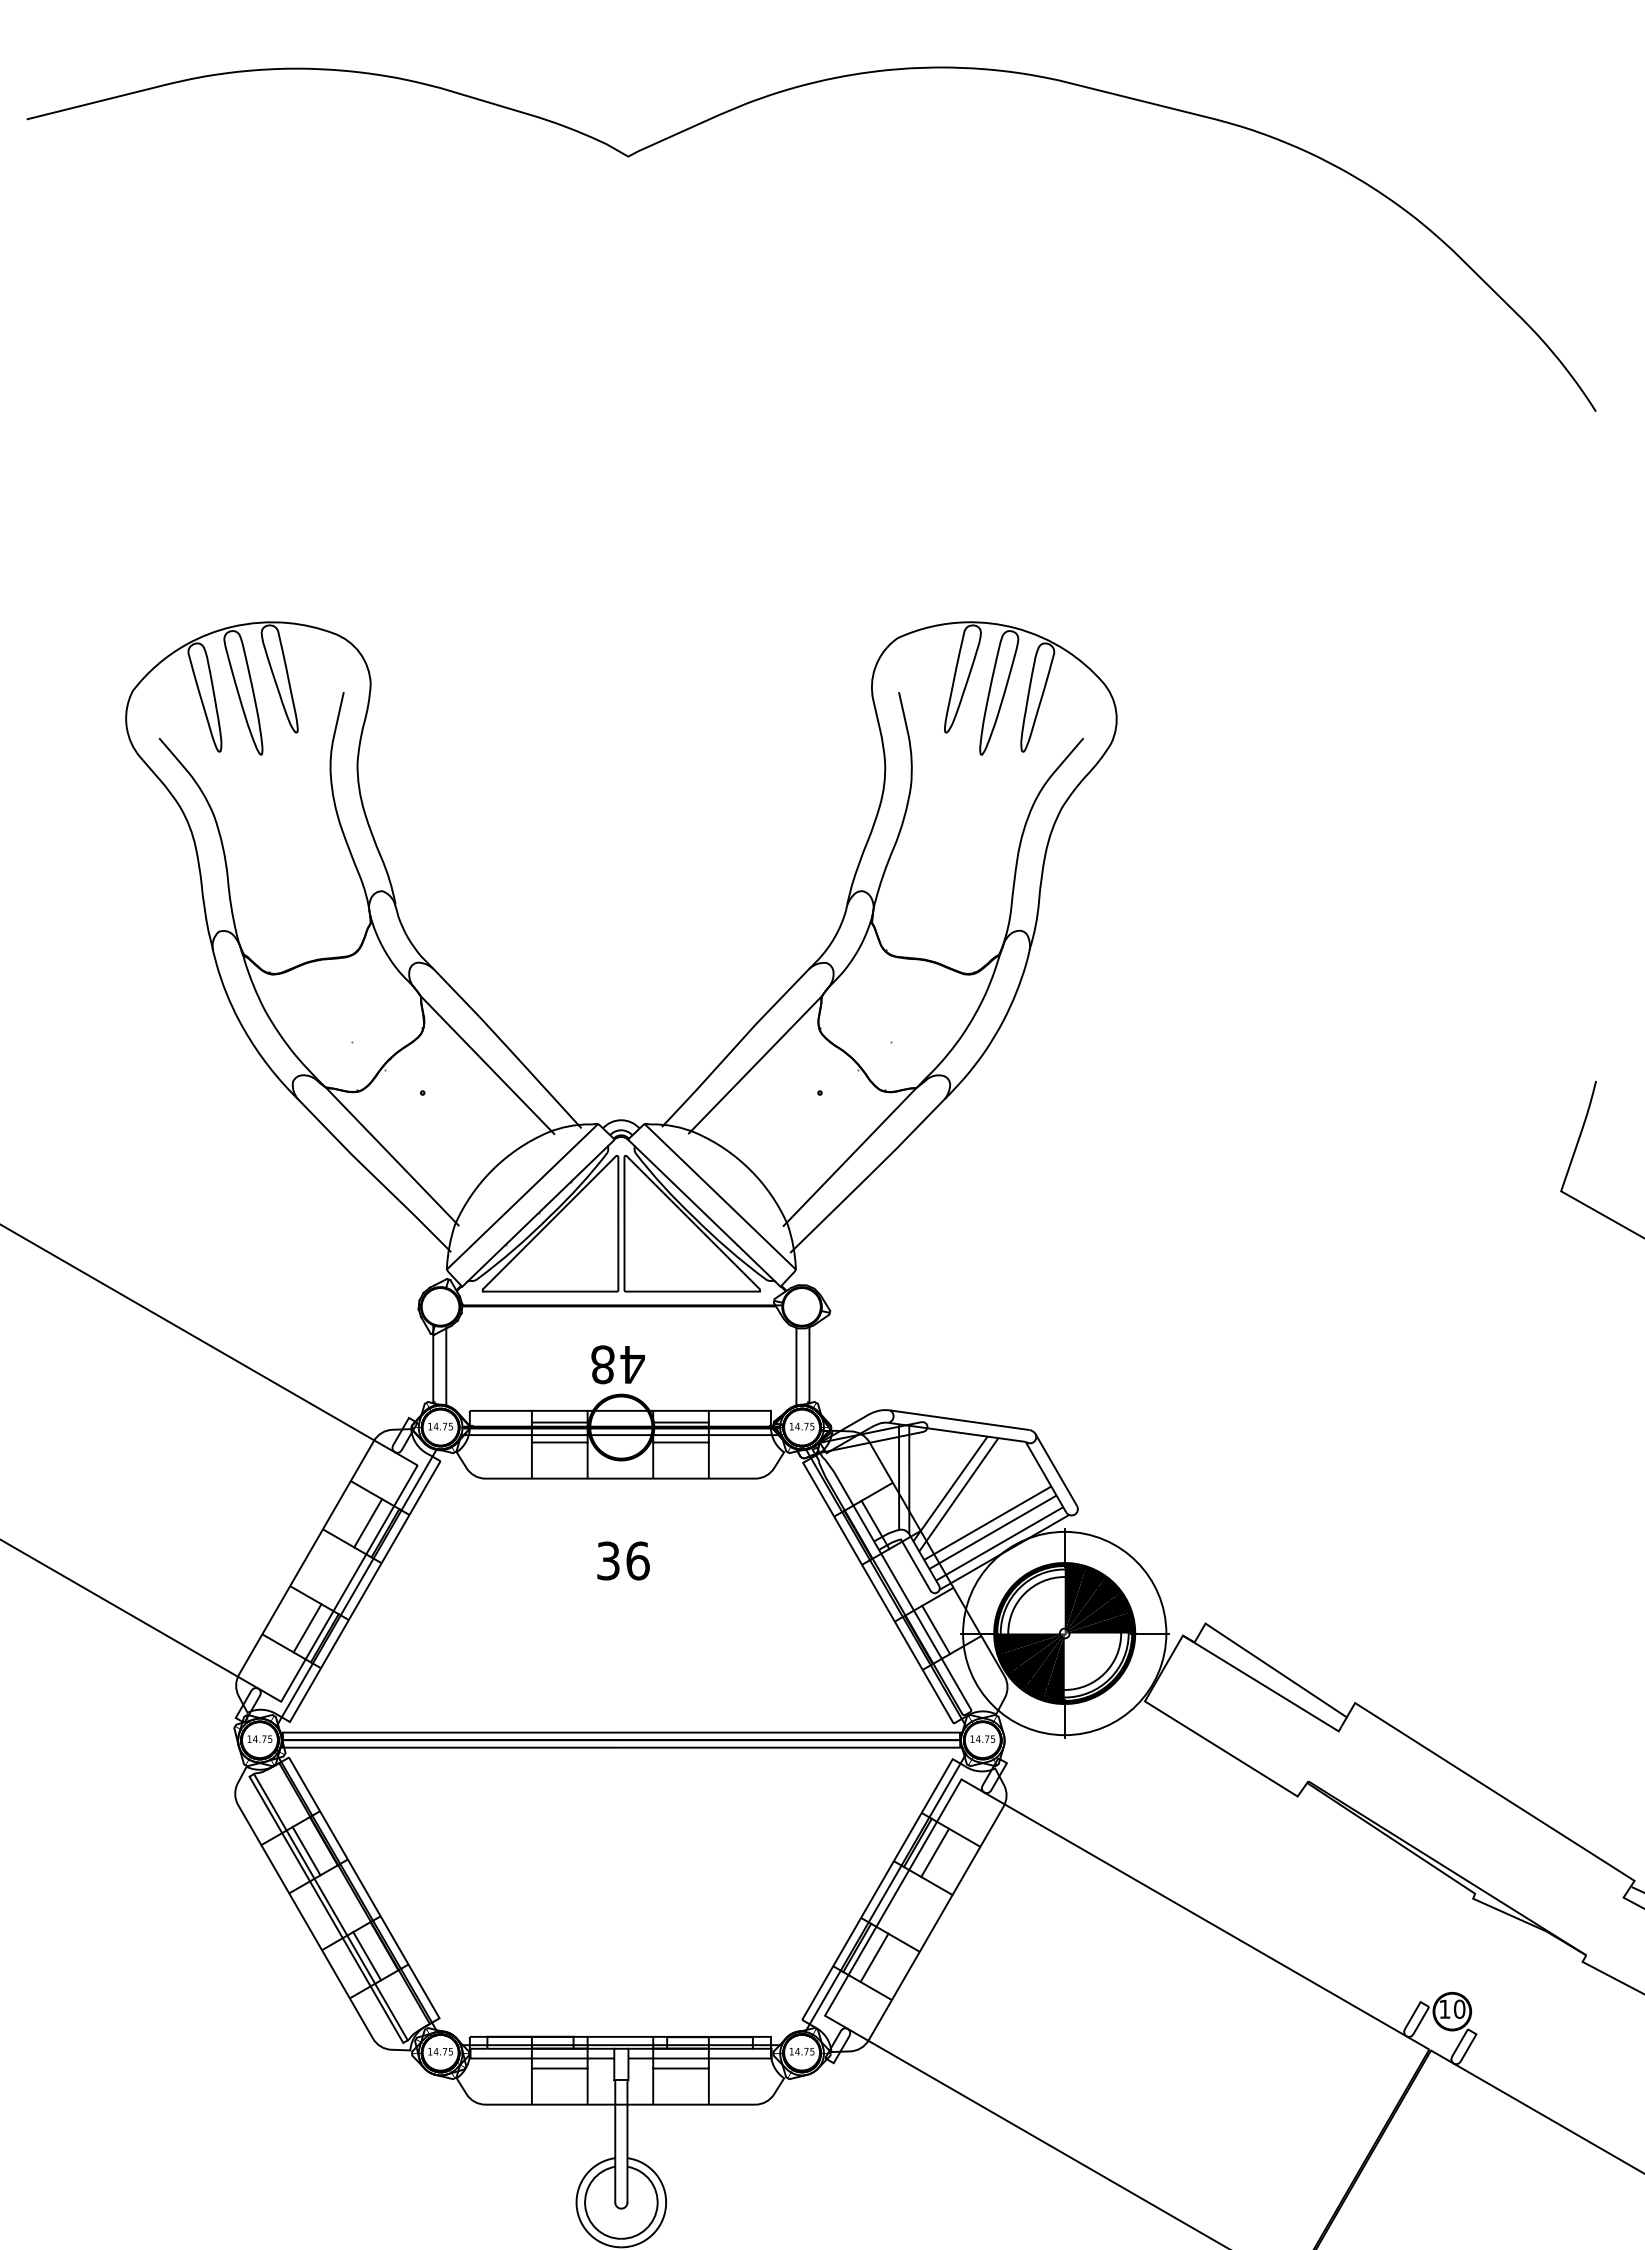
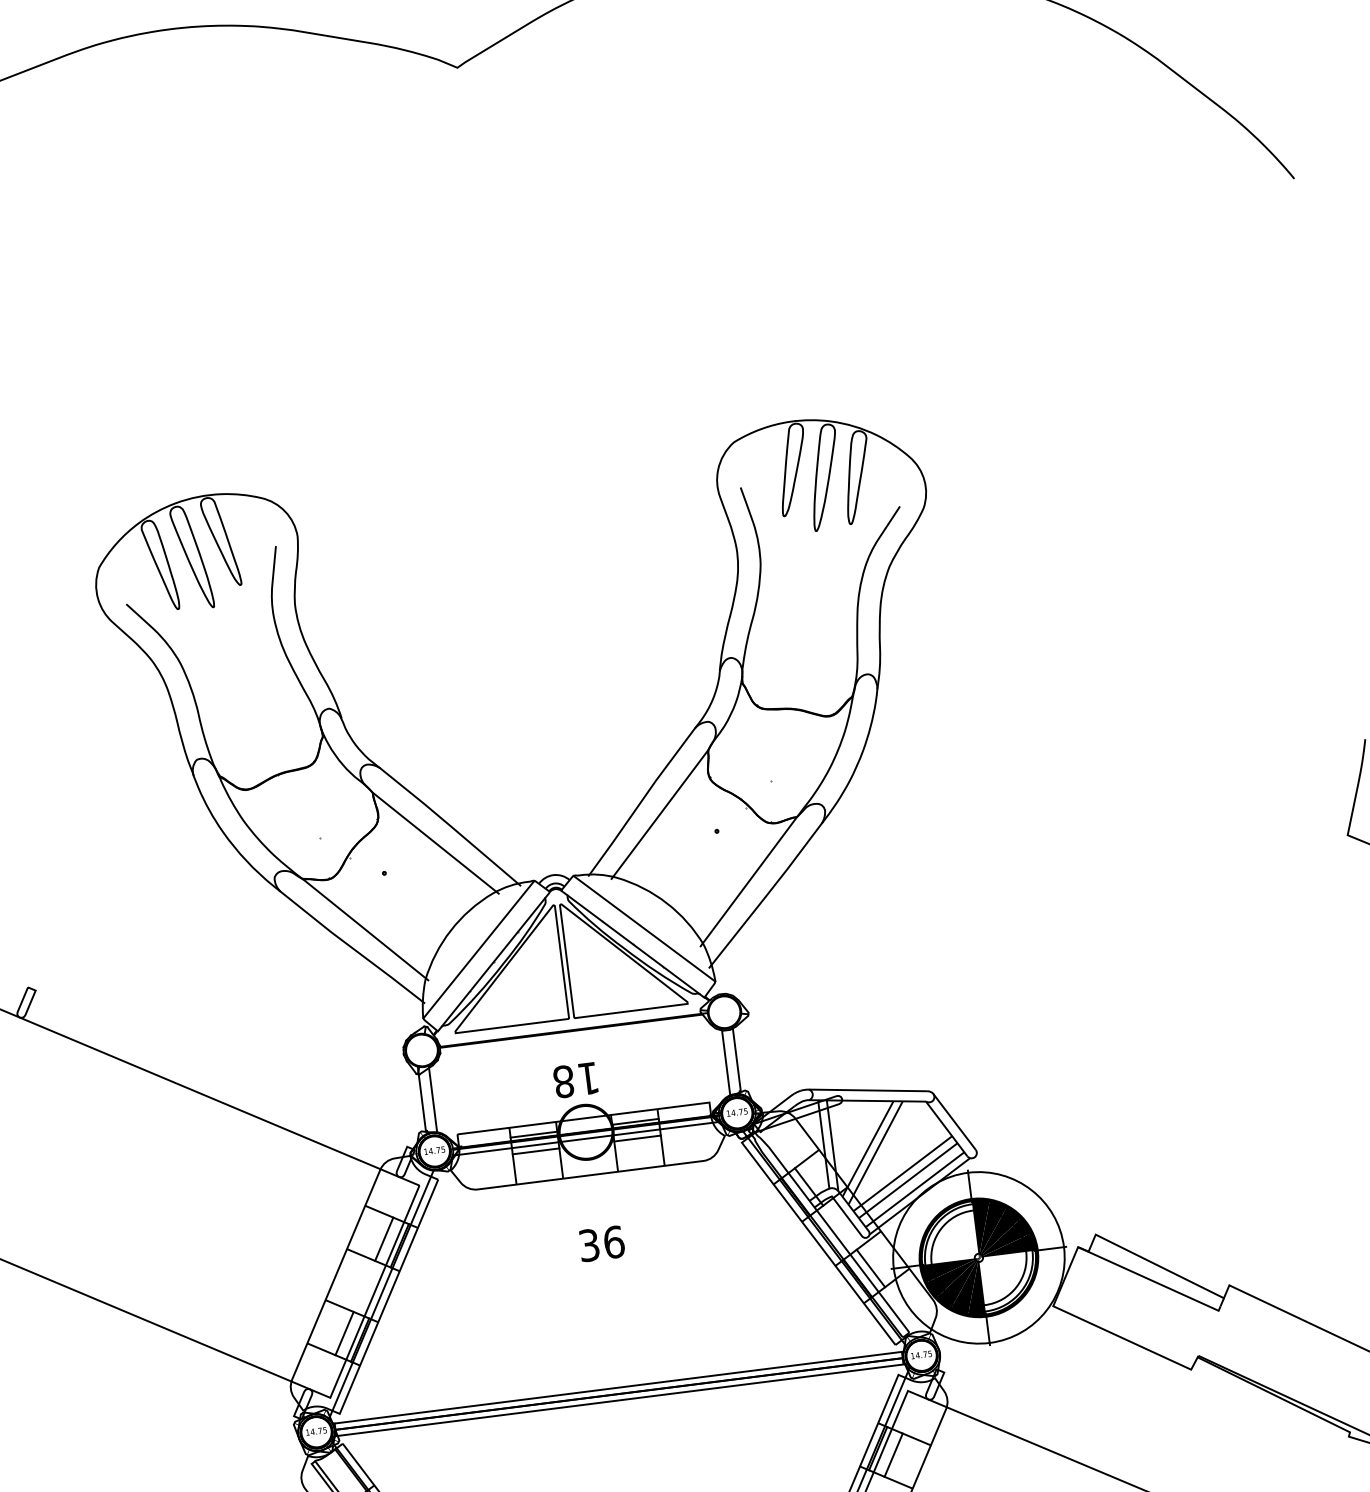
text: (632, 1364) -> (588, 1078), 48 -> 18

